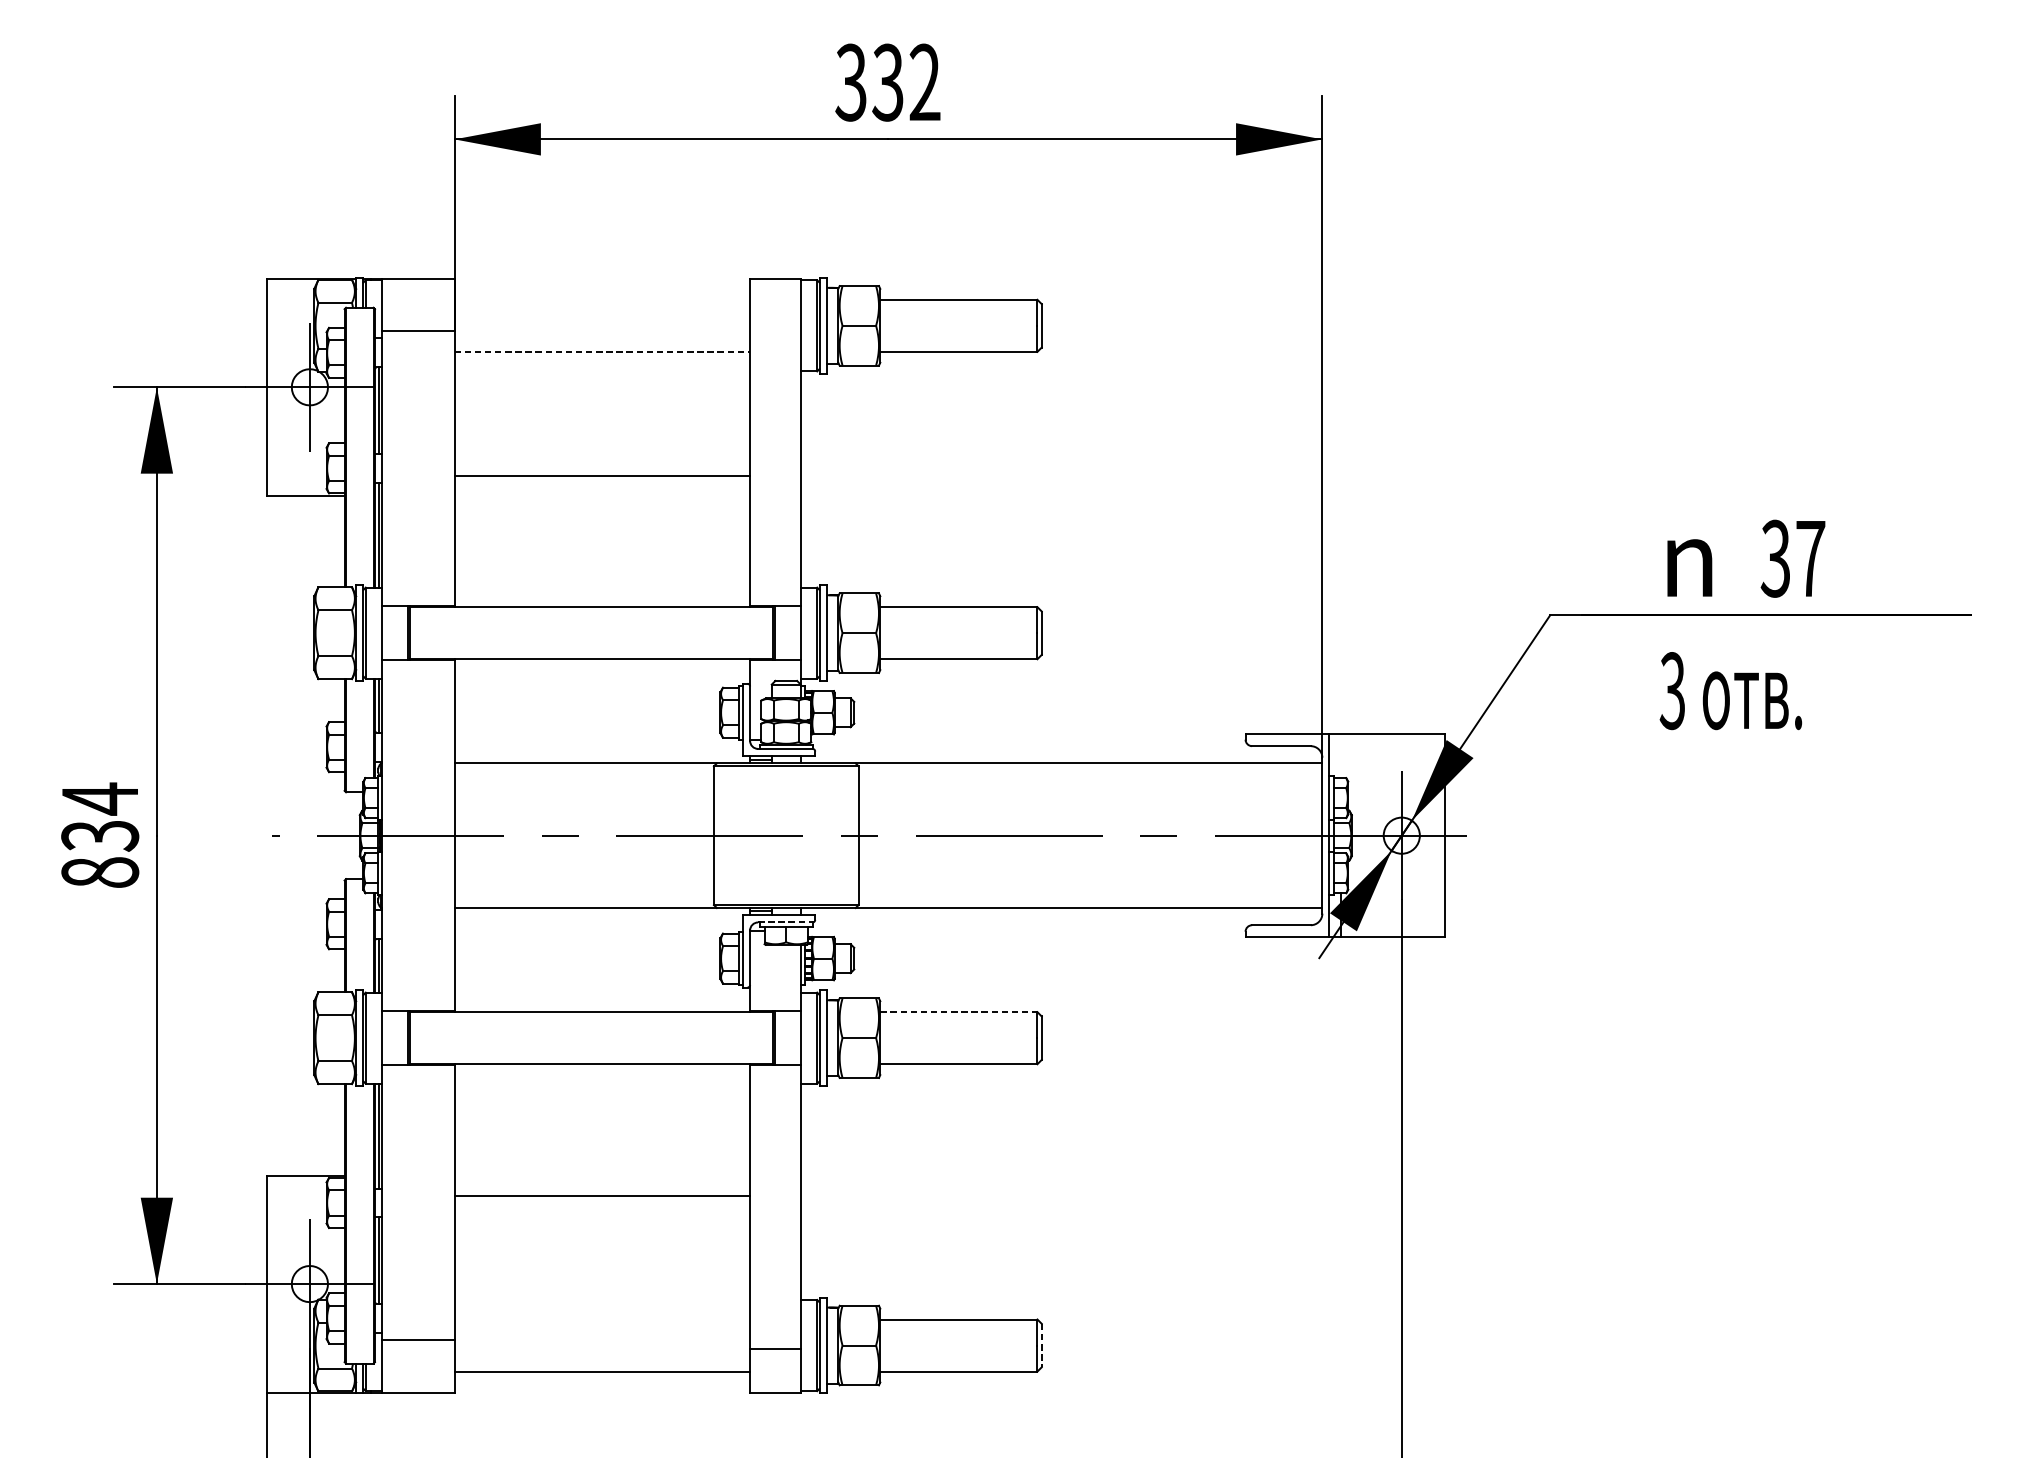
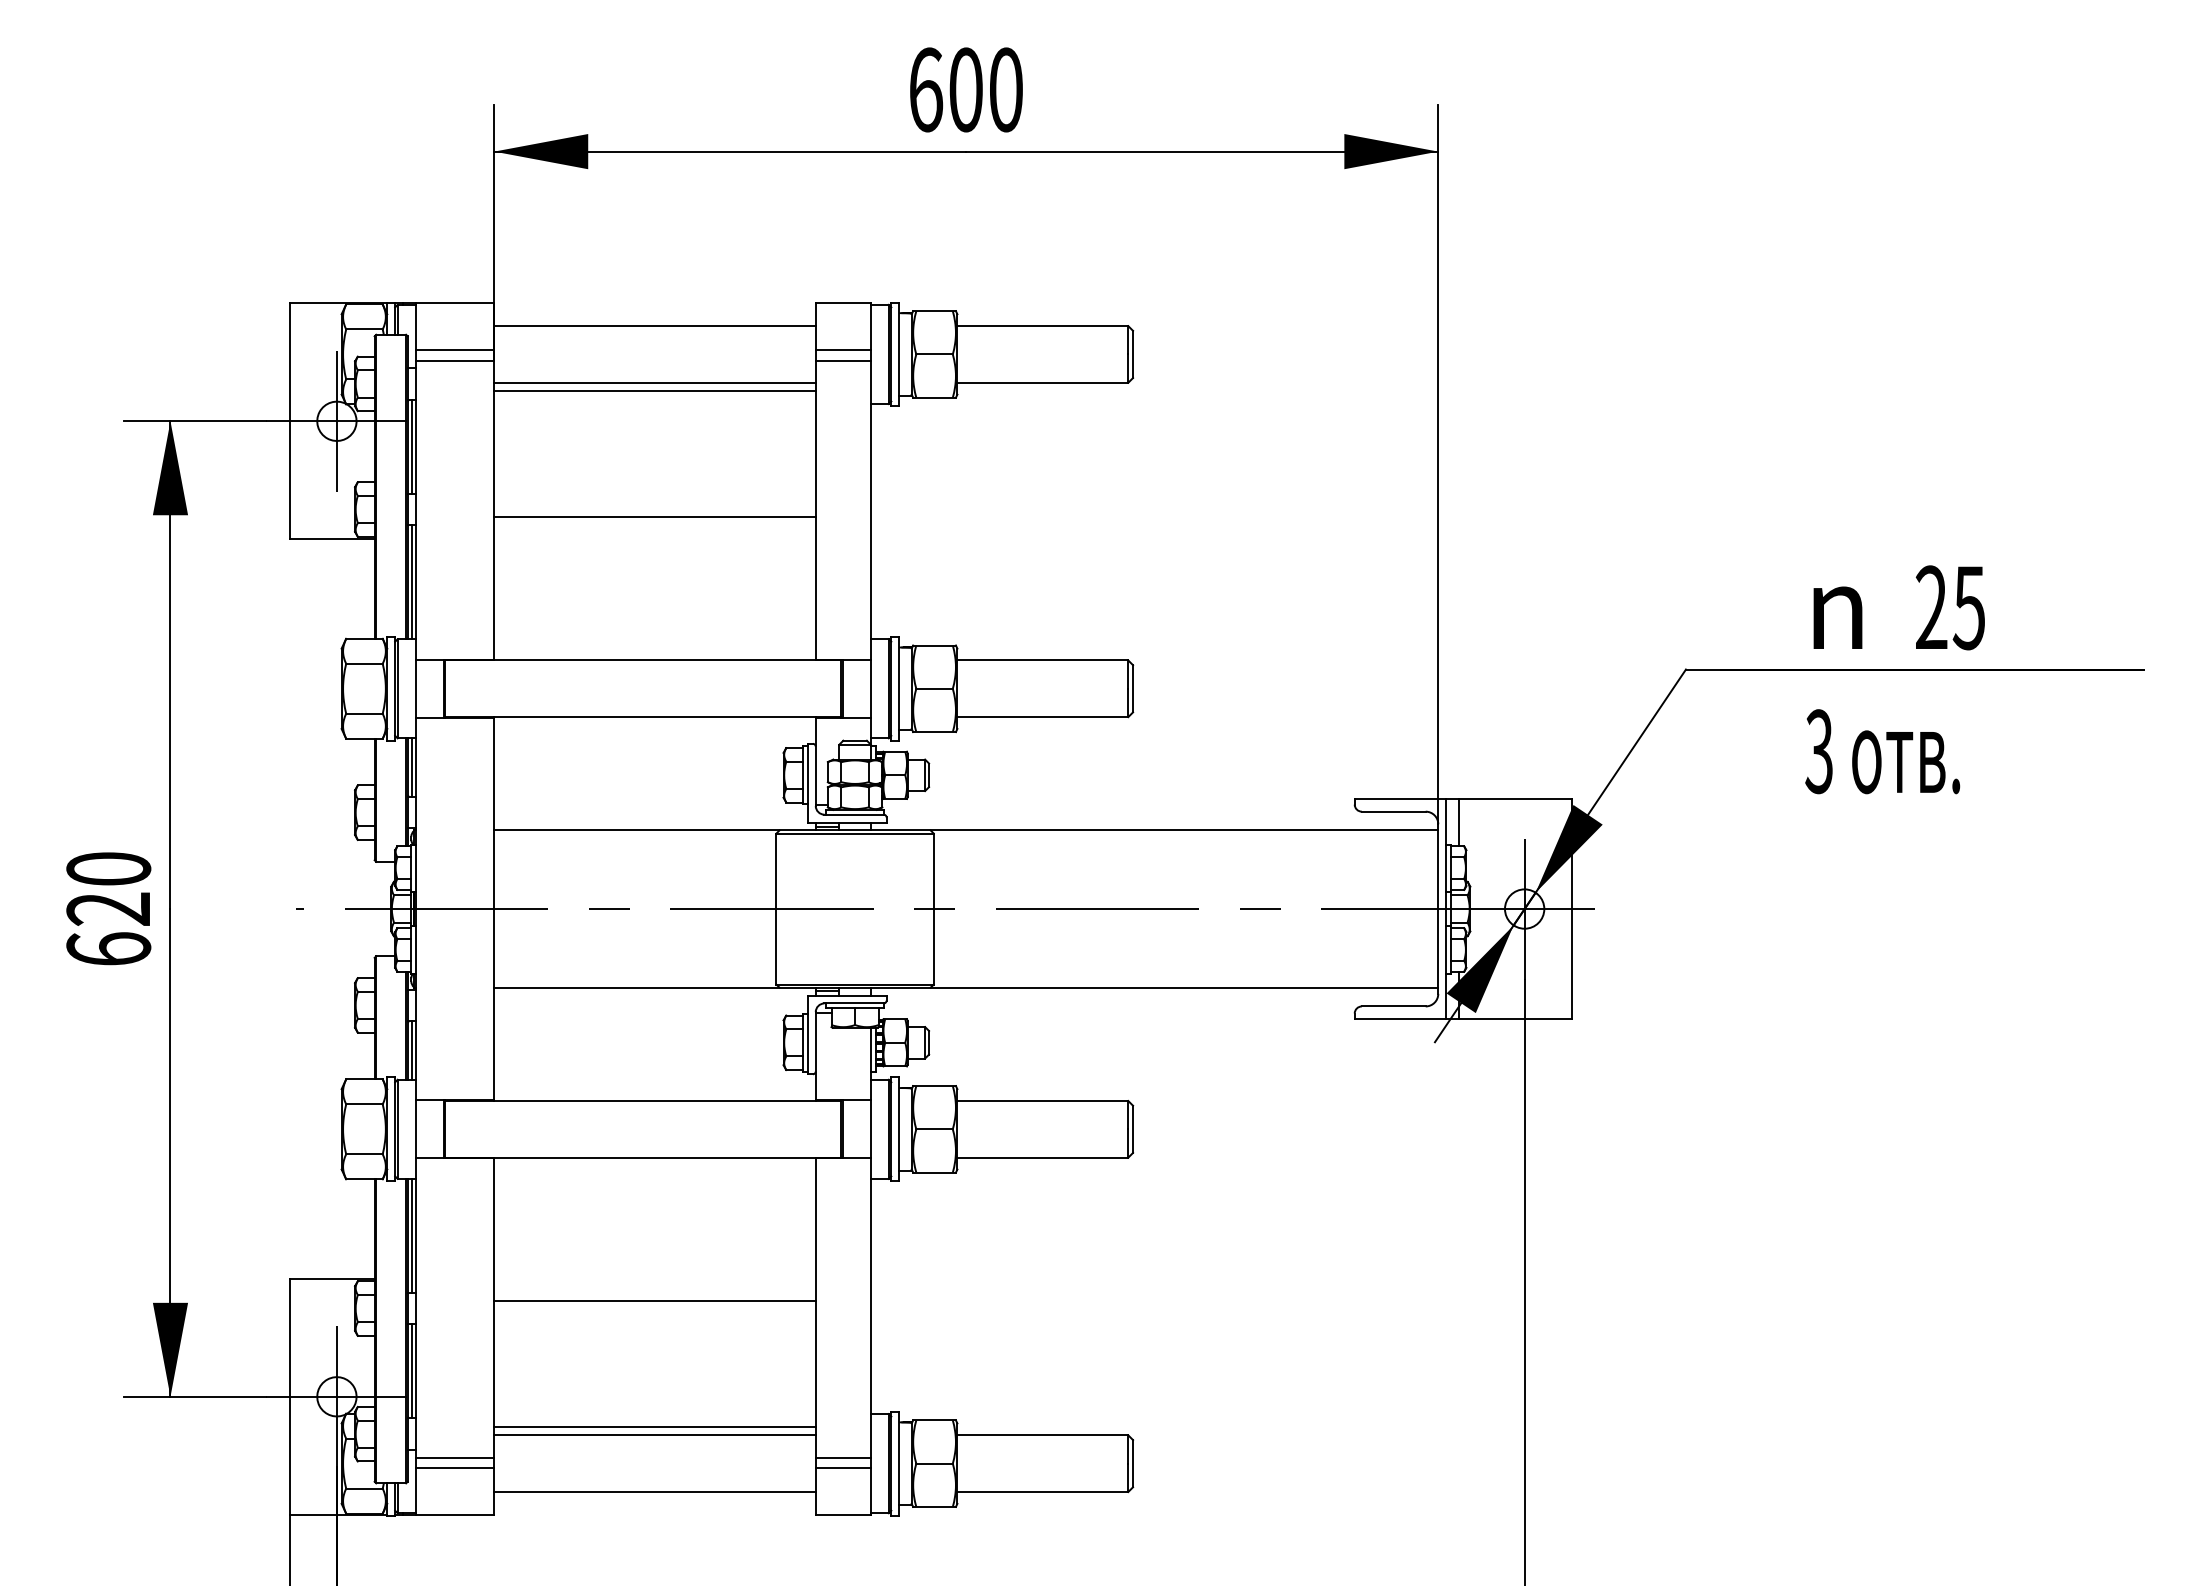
text: (887, 82) -> (965, 89), 332 -> 600
line: (601, 300) -> (654, 326), added
line: (417, 322) -> (454, 350), added
line: (774, 322) -> (842, 350), added
line: (774, 331) -> (842, 360), added
line: (602, 351) -> (655, 382), dashed -> solid
line: (601, 359) -> (654, 391), added
text: (1793, 558) -> (1950, 607), 37 -> 25
line: (1340, 756) -> (1458, 822), added
text: (99, 835) -> (108, 908), 834 -> 620
line: (785, 922) -> (854, 1003), dashed -> solid
line: (959, 1012) -> (1043, 1101), dashed -> solid
line: (601, 1311) -> (654, 1426), added
line: (601, 1319) -> (654, 1435), added
line: (774, 1339) -> (842, 1457), added
line: (1042, 1345) -> (1133, 1463), dashed -> solid
line: (417, 1349) -> (454, 1467), added

